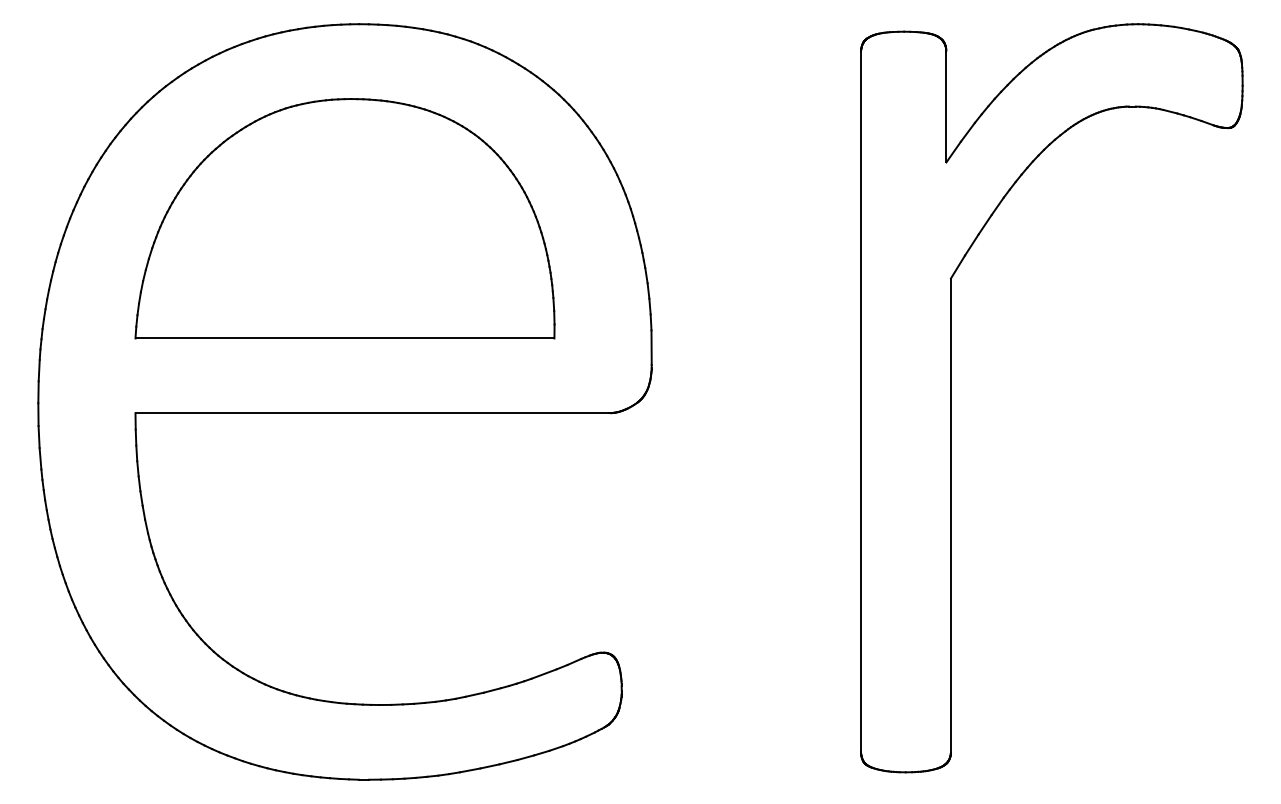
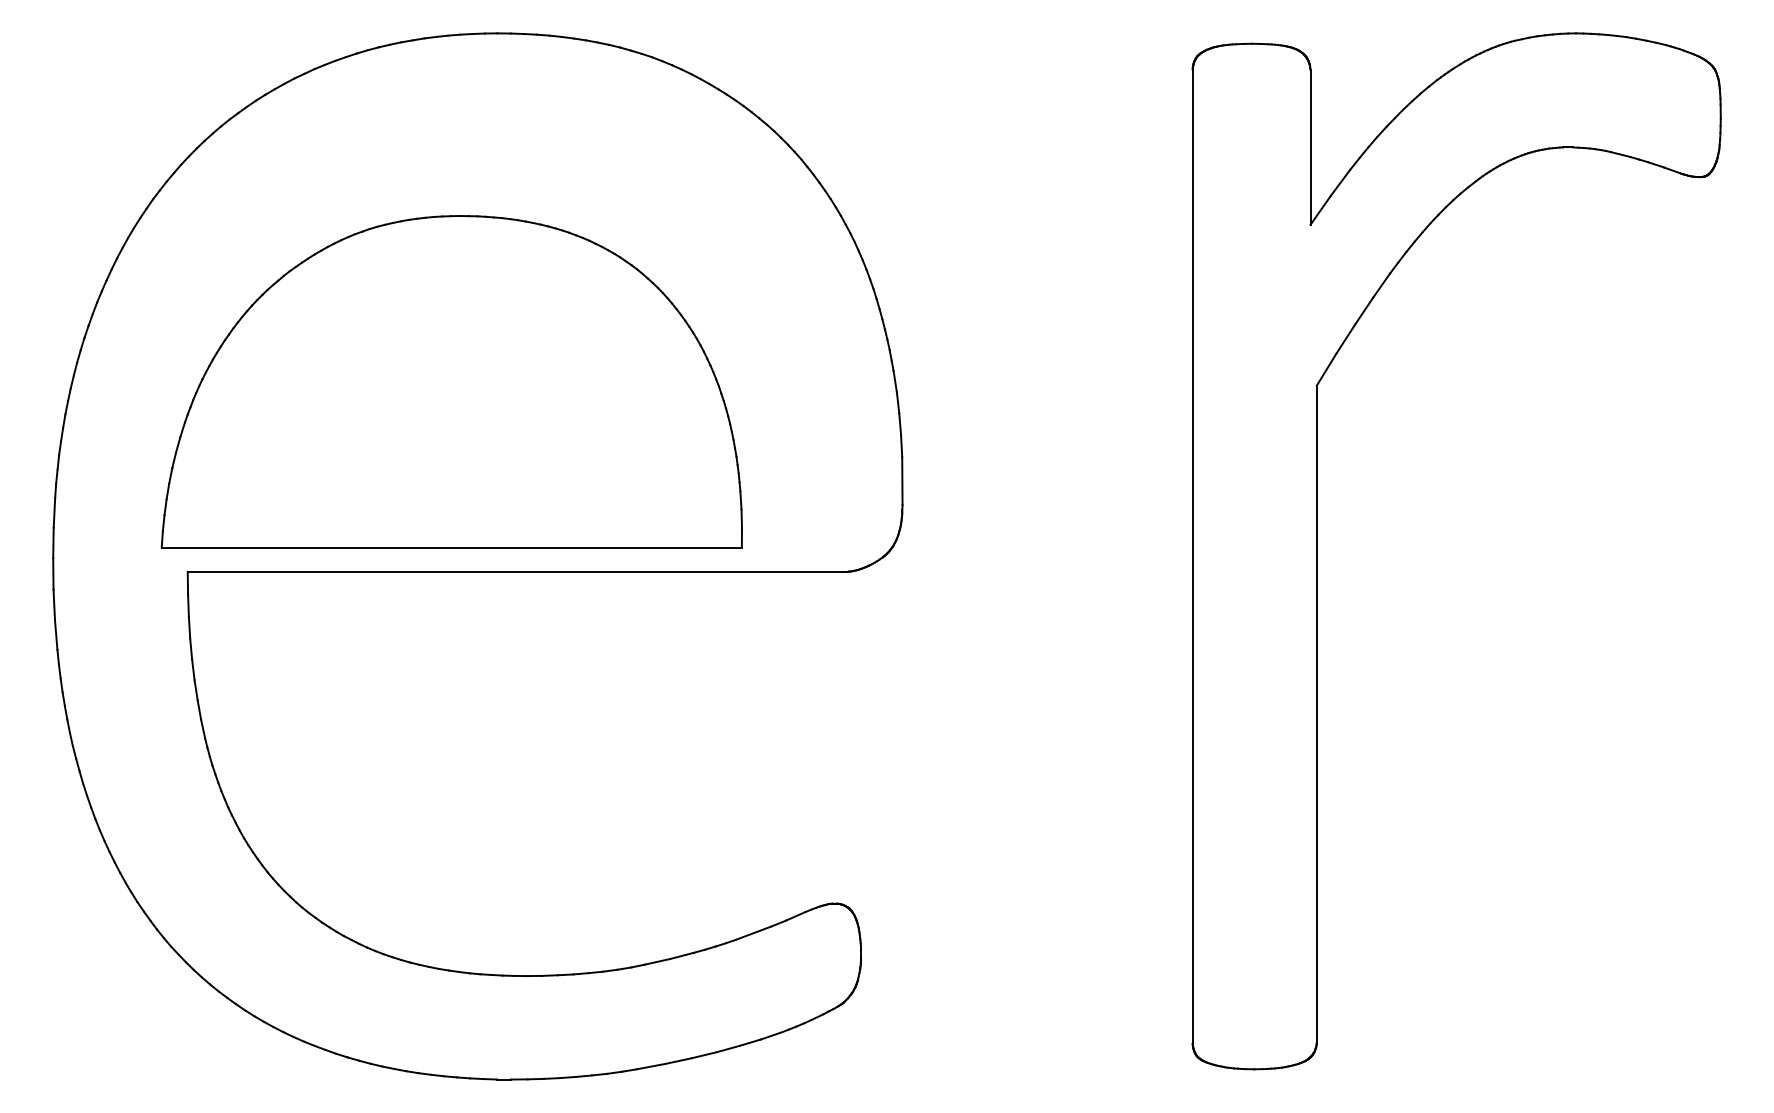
part: (344, 218) -> (451, 381), moved

